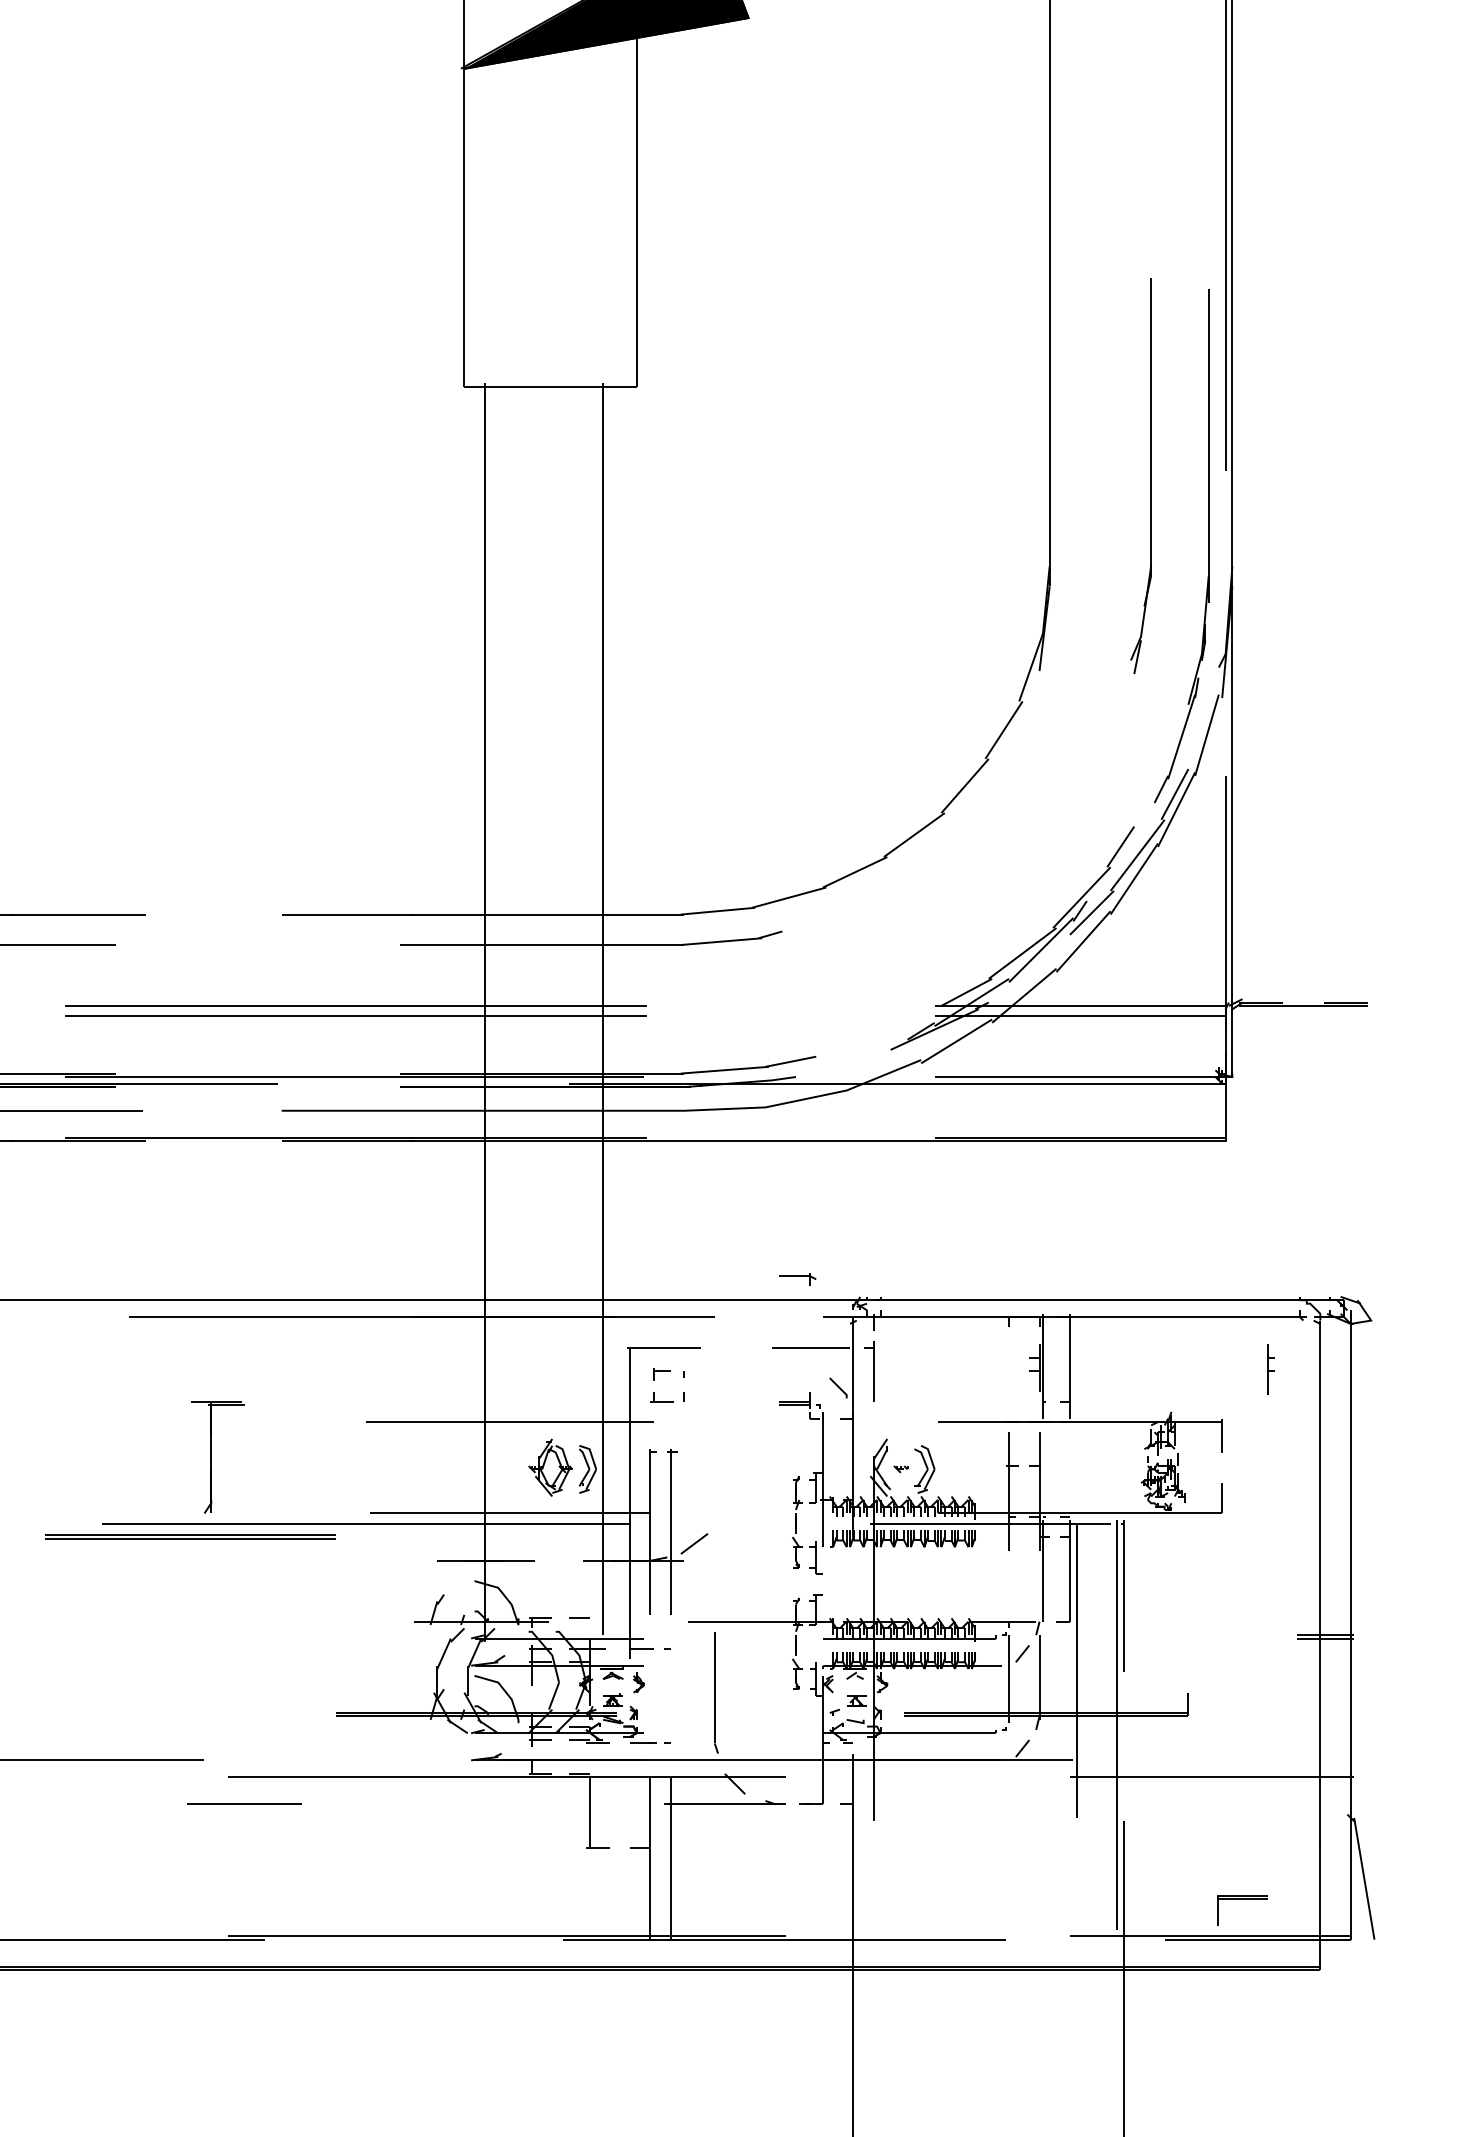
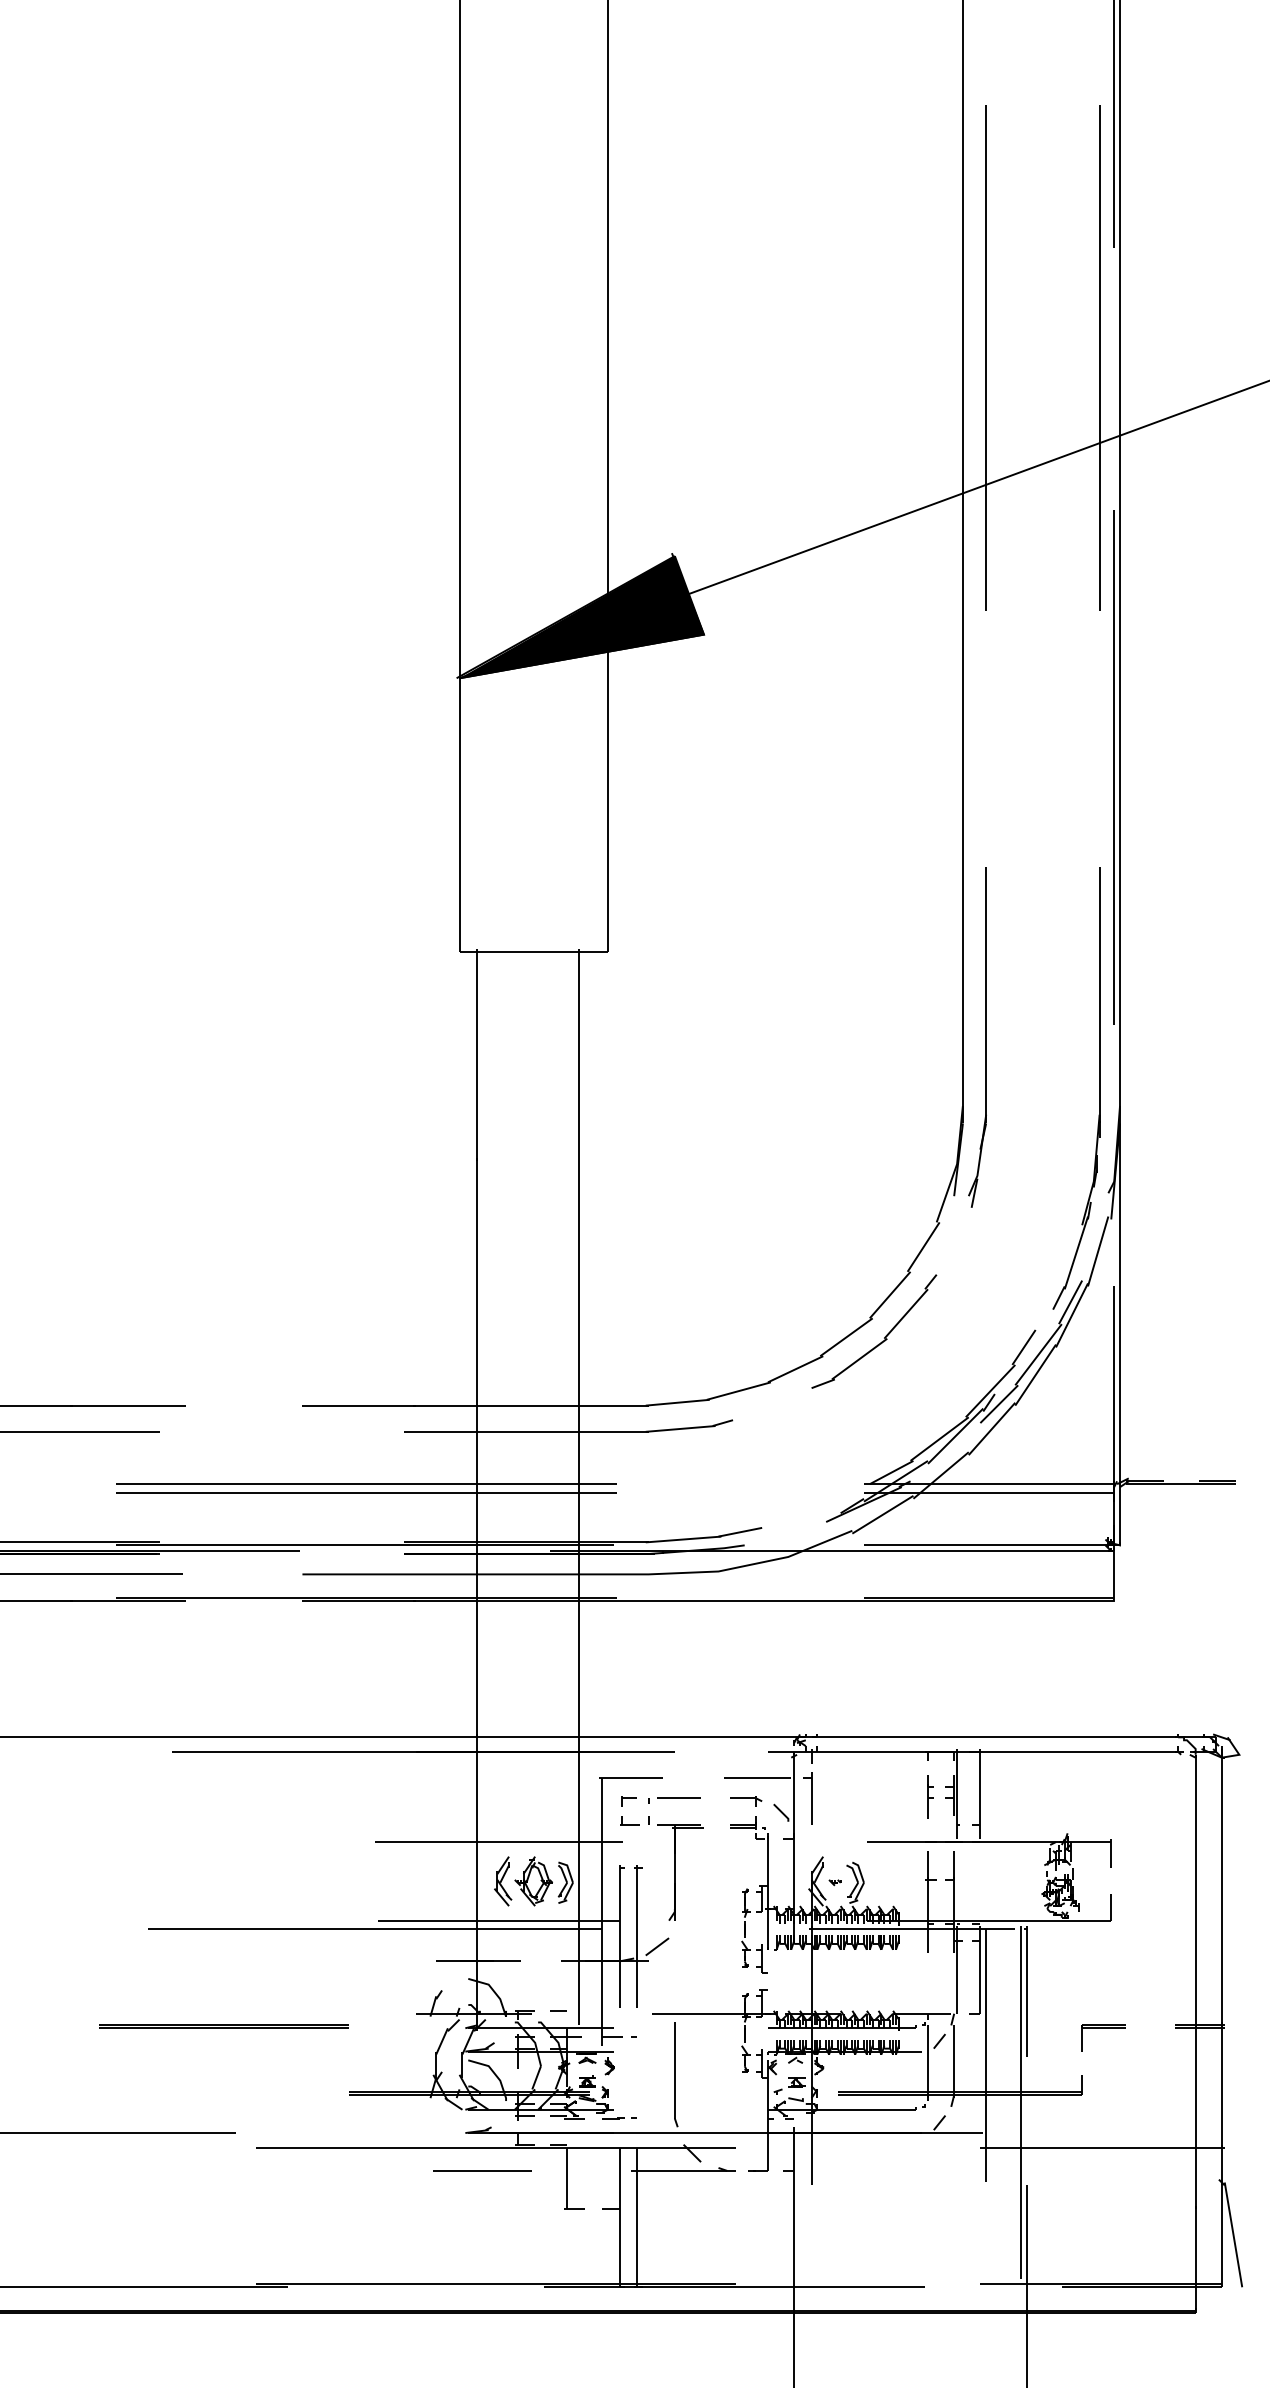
part: (1150, 476) -> (985, 1037), moved
part: (958, 835) -> (884, 1337), added
part: (798, 1279) -> (746, 1801), moved
part: (1271, 1369) -> (930, 1796), moved
line: (718, 1370) -> (678, 1797), added
part: (217, 1457) -> (680, 1872), moved
part: (515, 1467) -> (503, 1881), added
line: (189, 1535) -> (223, 2025), moved
line: (244, 1803) -> (482, 2170), moved
part: (1242, 1899) -> (1103, 2028), moved

